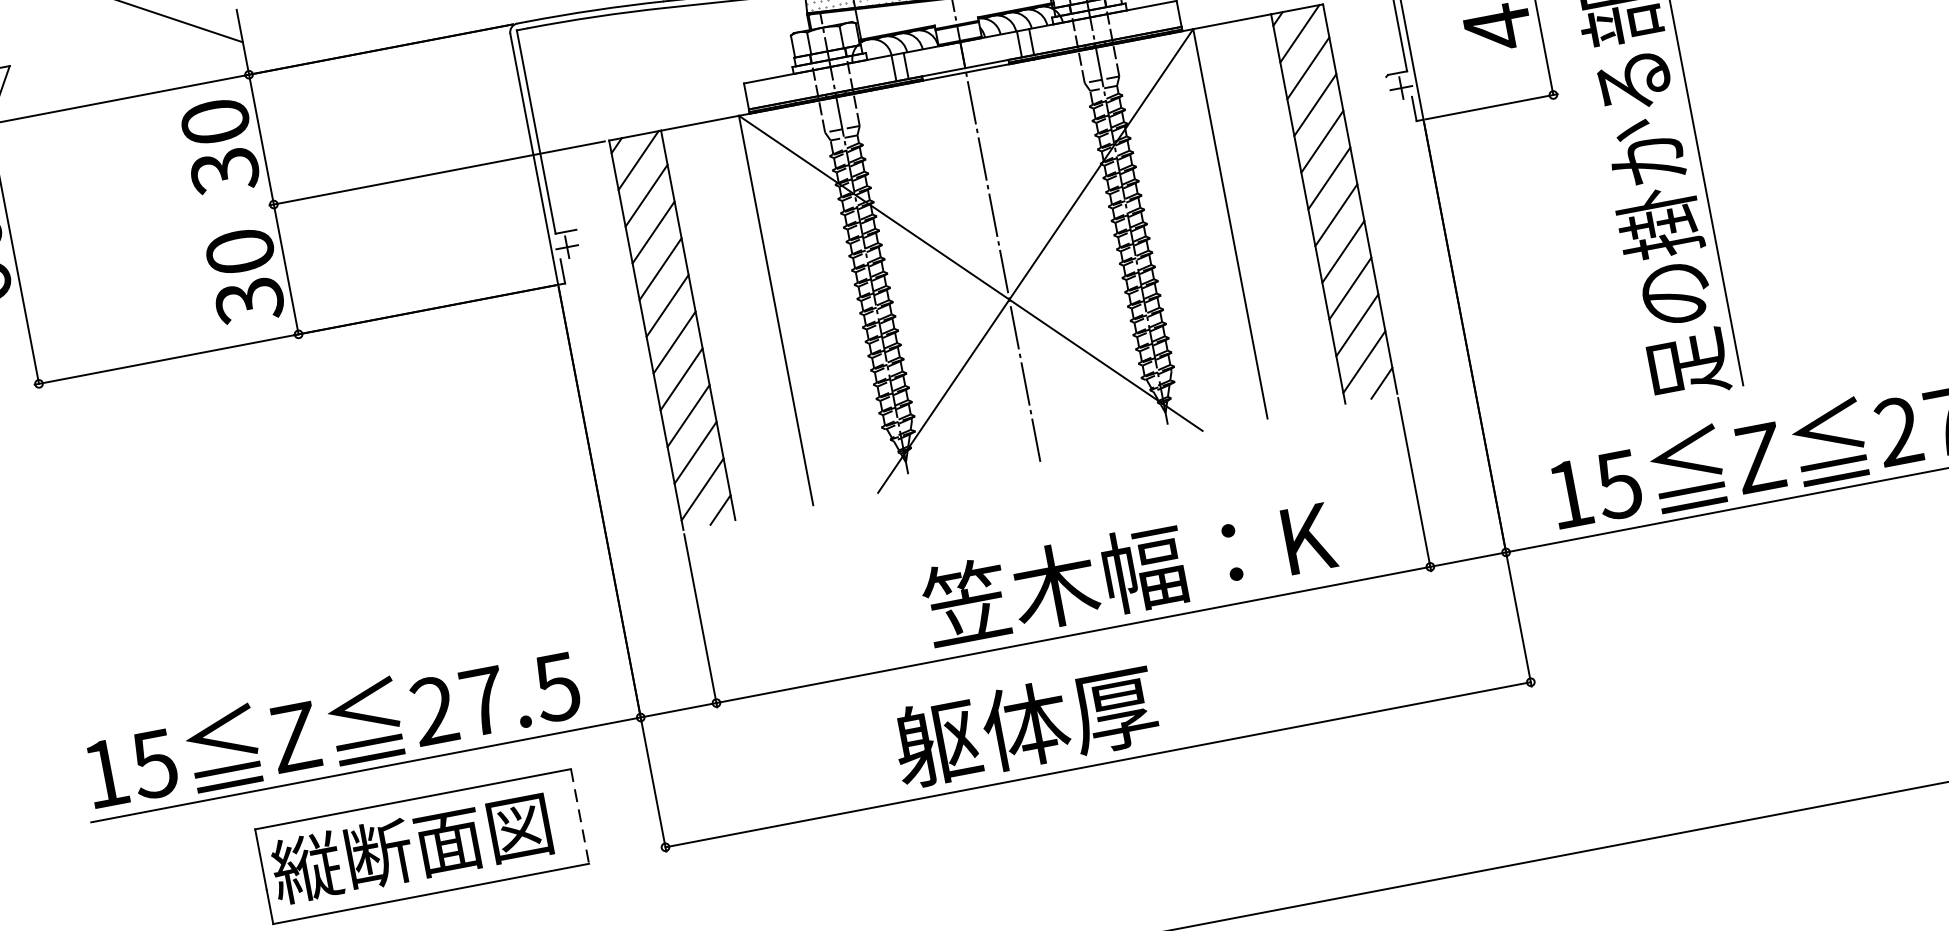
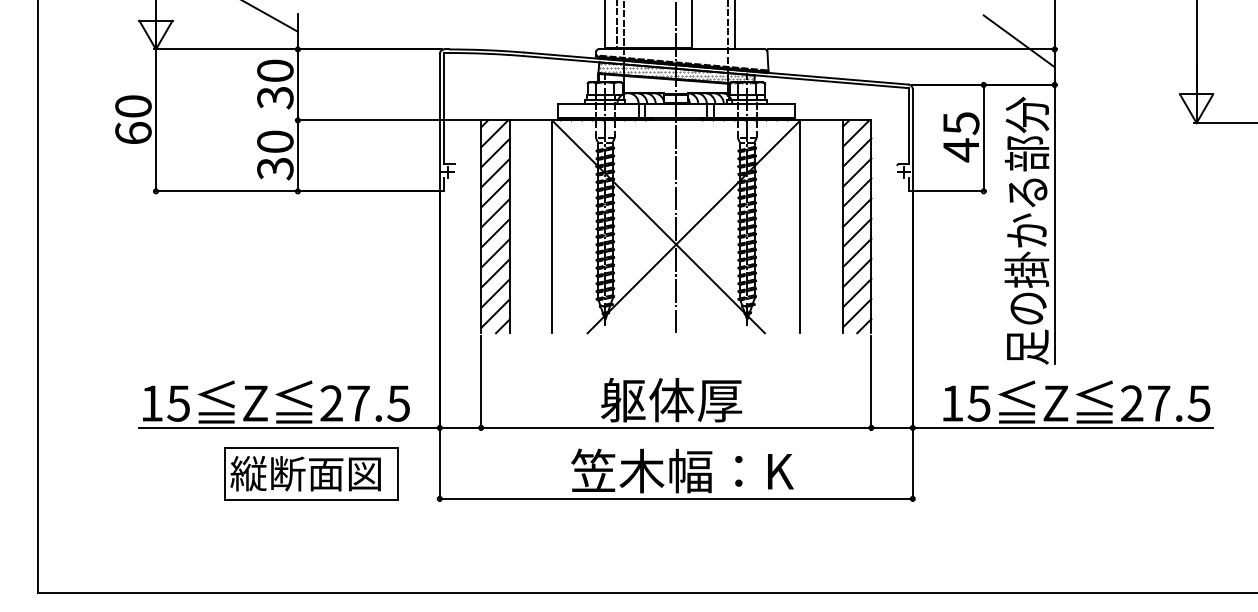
text: (1127, 570) -> (711, 399), 笠木幅：K -> 躯体厚
text: (1099, 710) -> (682, 470), 躯体厚 -> 笠木幅：K
line: (579, 815) -> (397, 473), dashed -> solid

